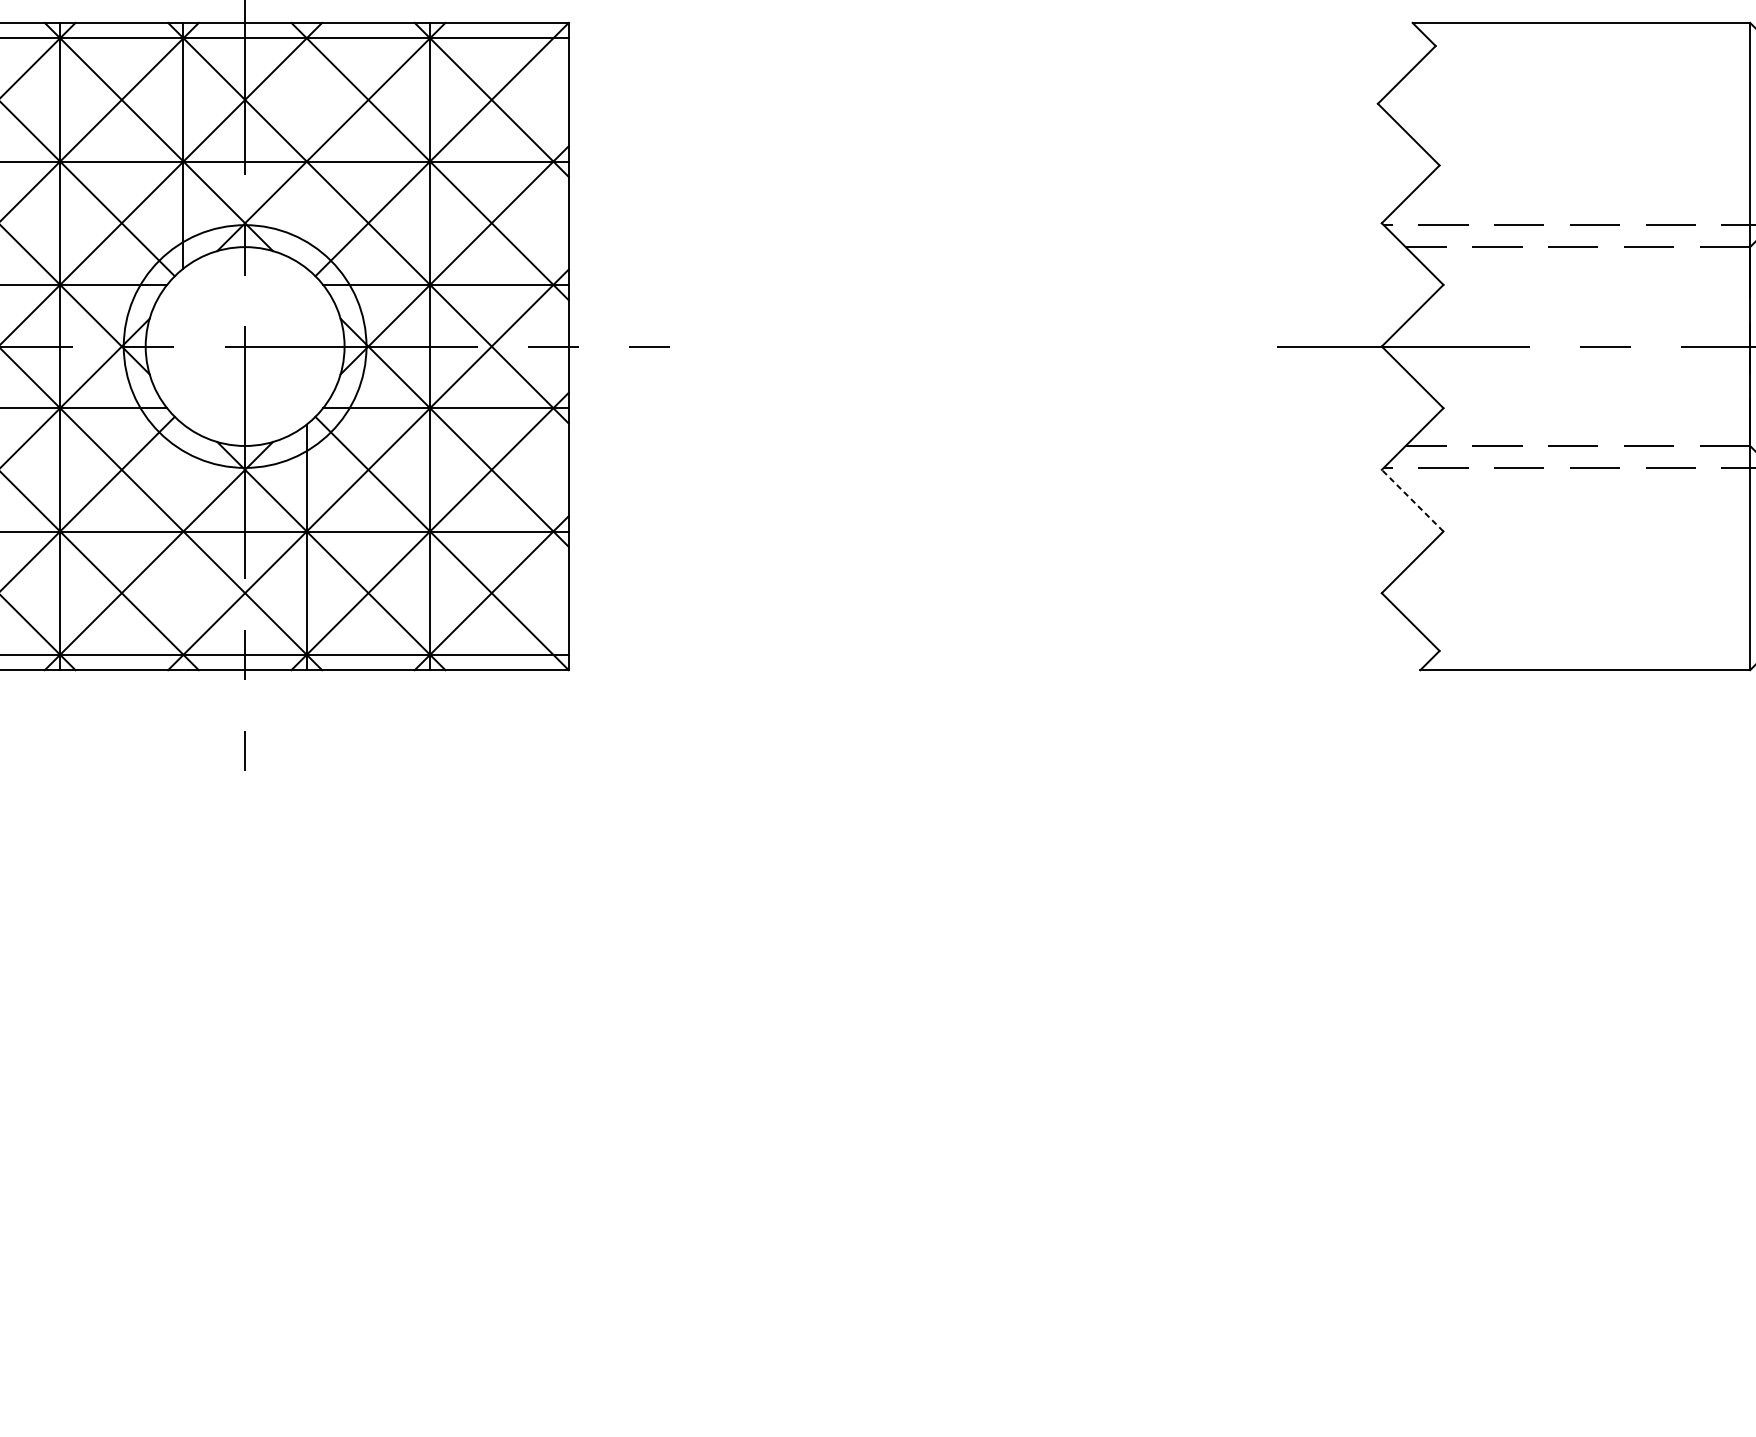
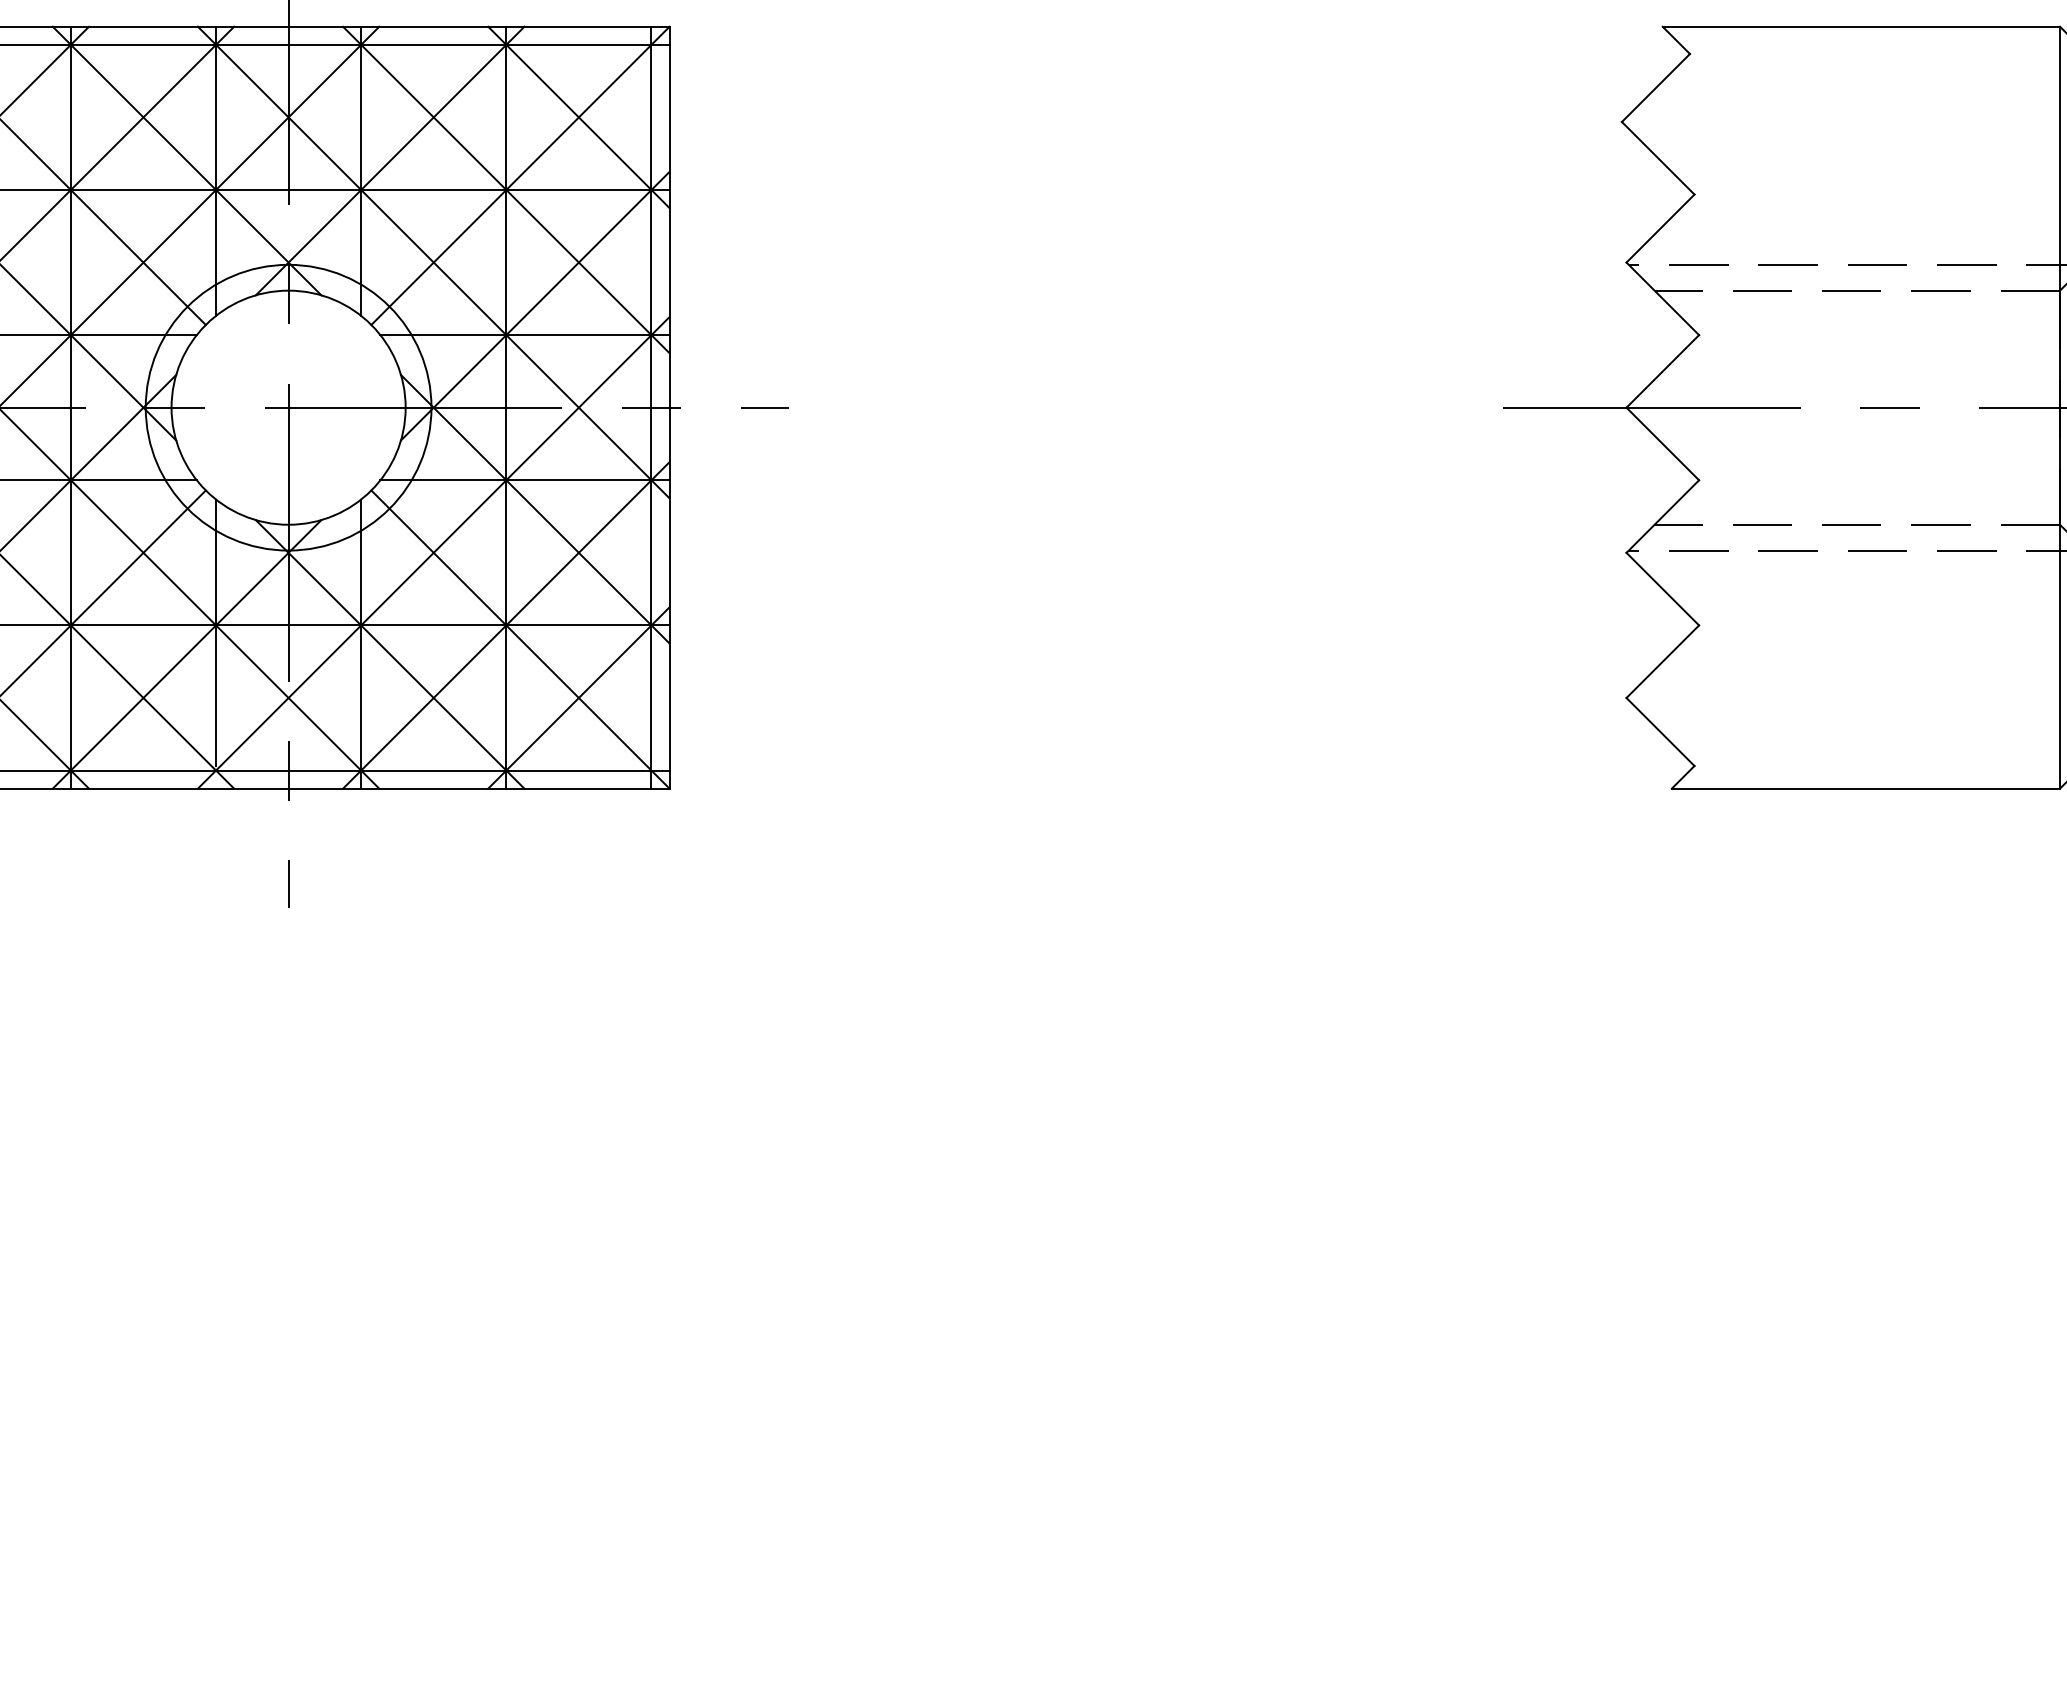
line: (307, 145) -> (361, 170), added
line: (553, 346) -> (651, 407), added
line: (1412, 500) -> (1662, 588), dashed -> solid
line: (183, 537) -> (216, 632), added

